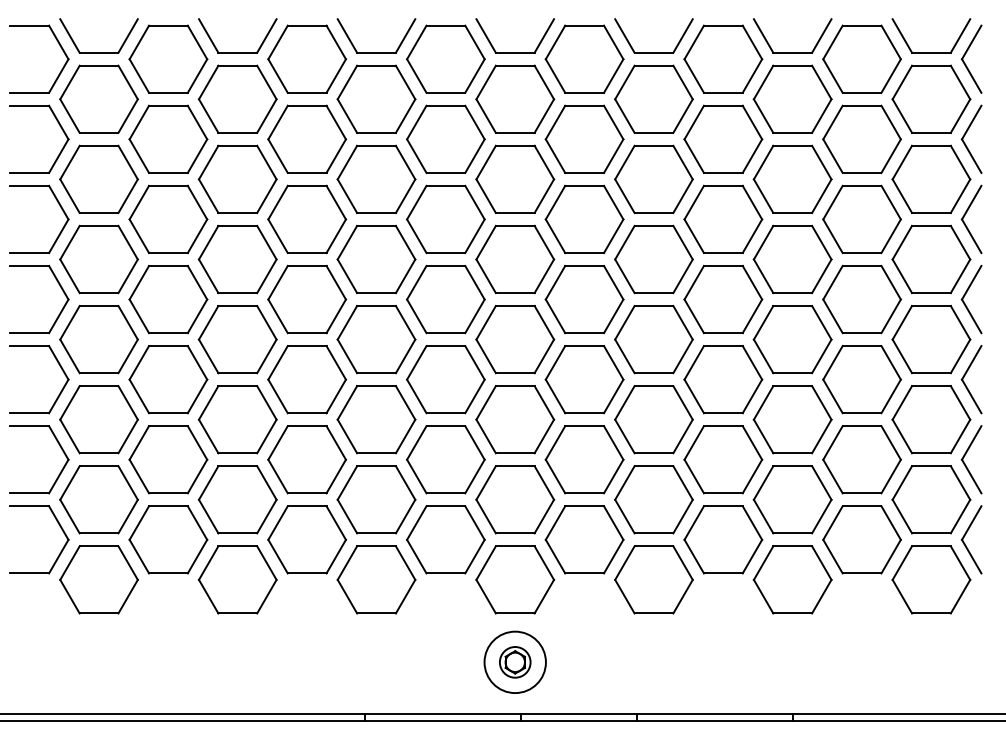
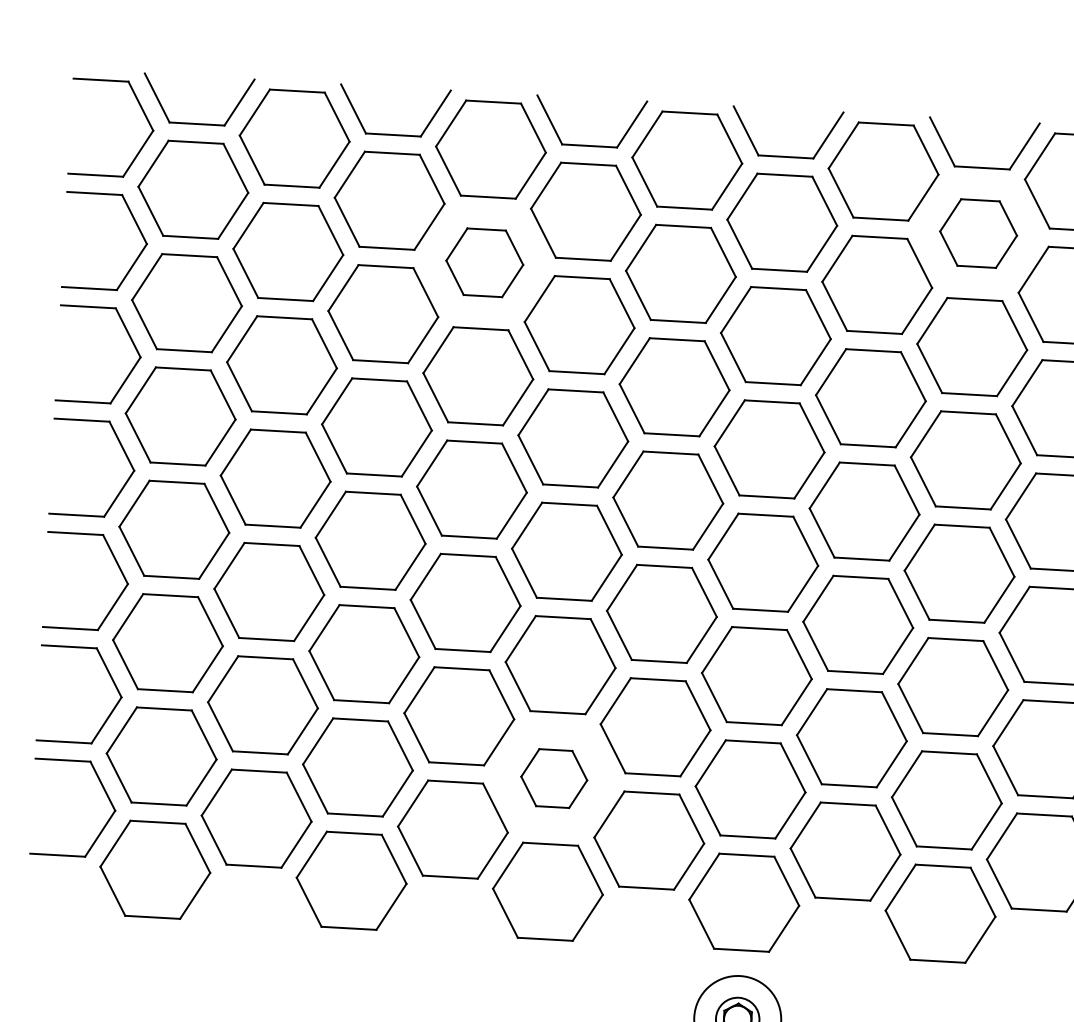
part: (653, 98) -> (977, 232), size x0.7
part: (307, 138) -> (485, 261), size x0.7
part: (376, 499) -> (554, 778), size x0.6

